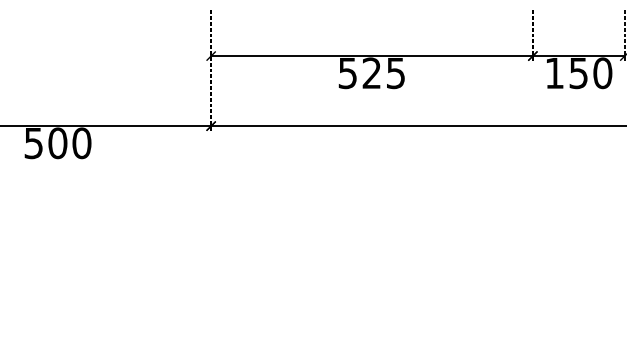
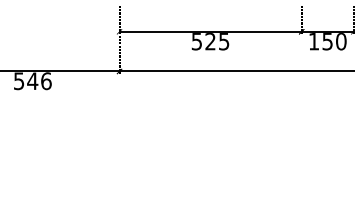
text: (69, 143) -> (39, 81), 500 -> 546

